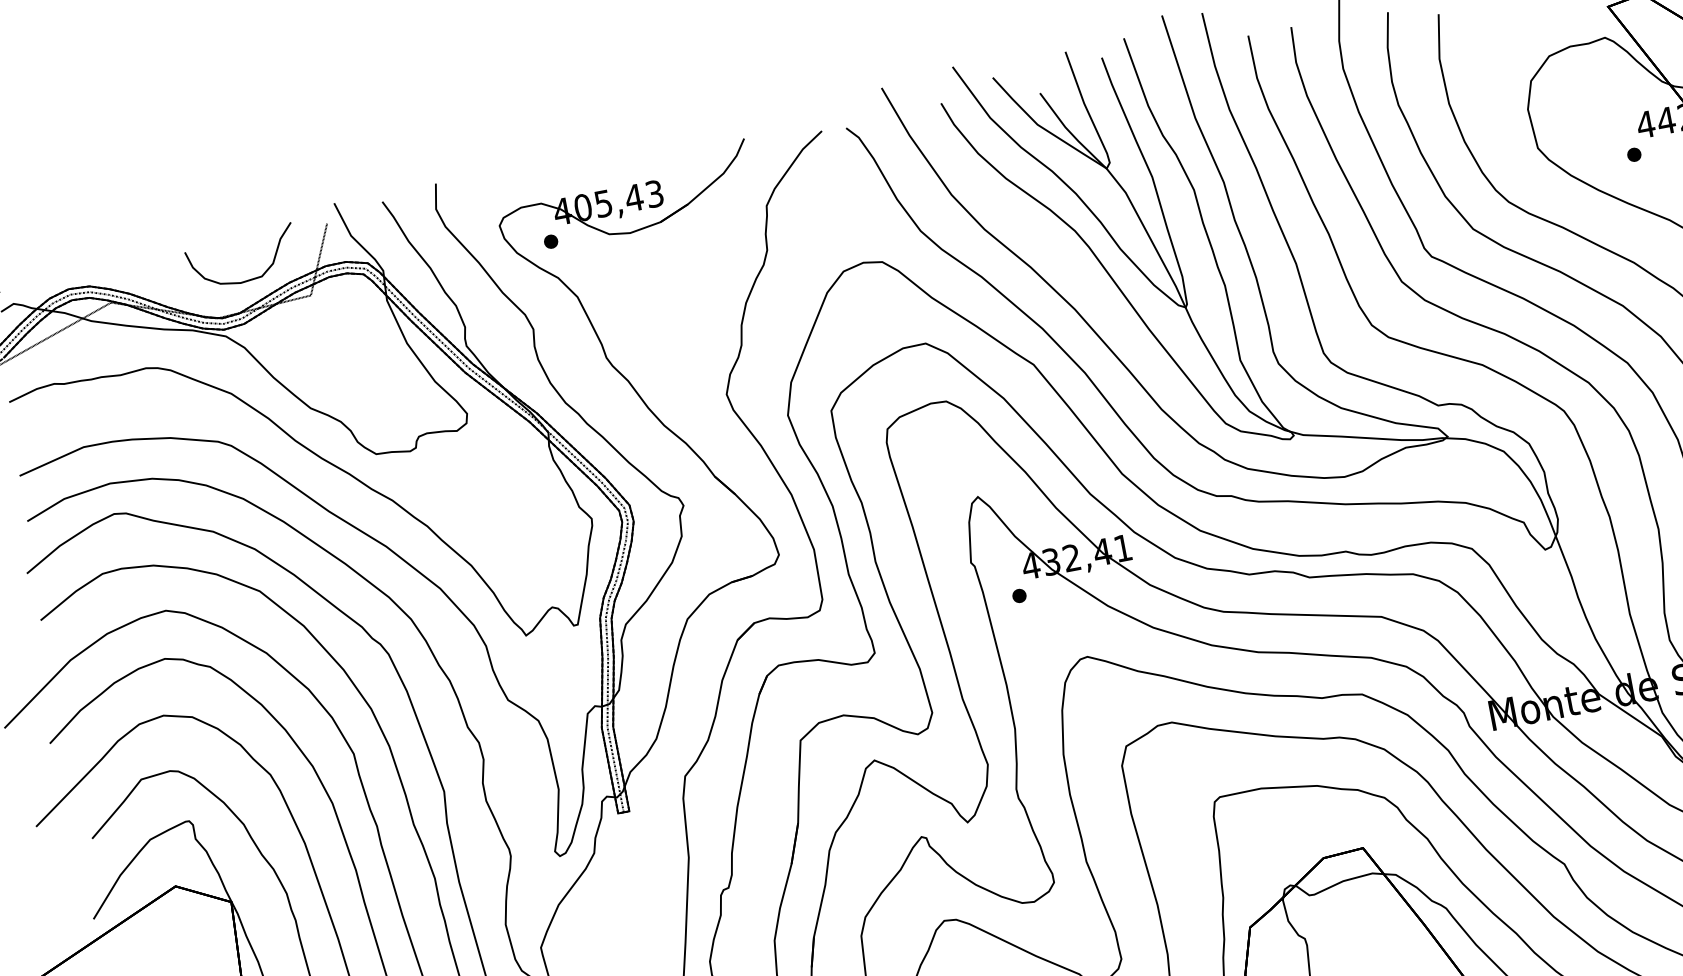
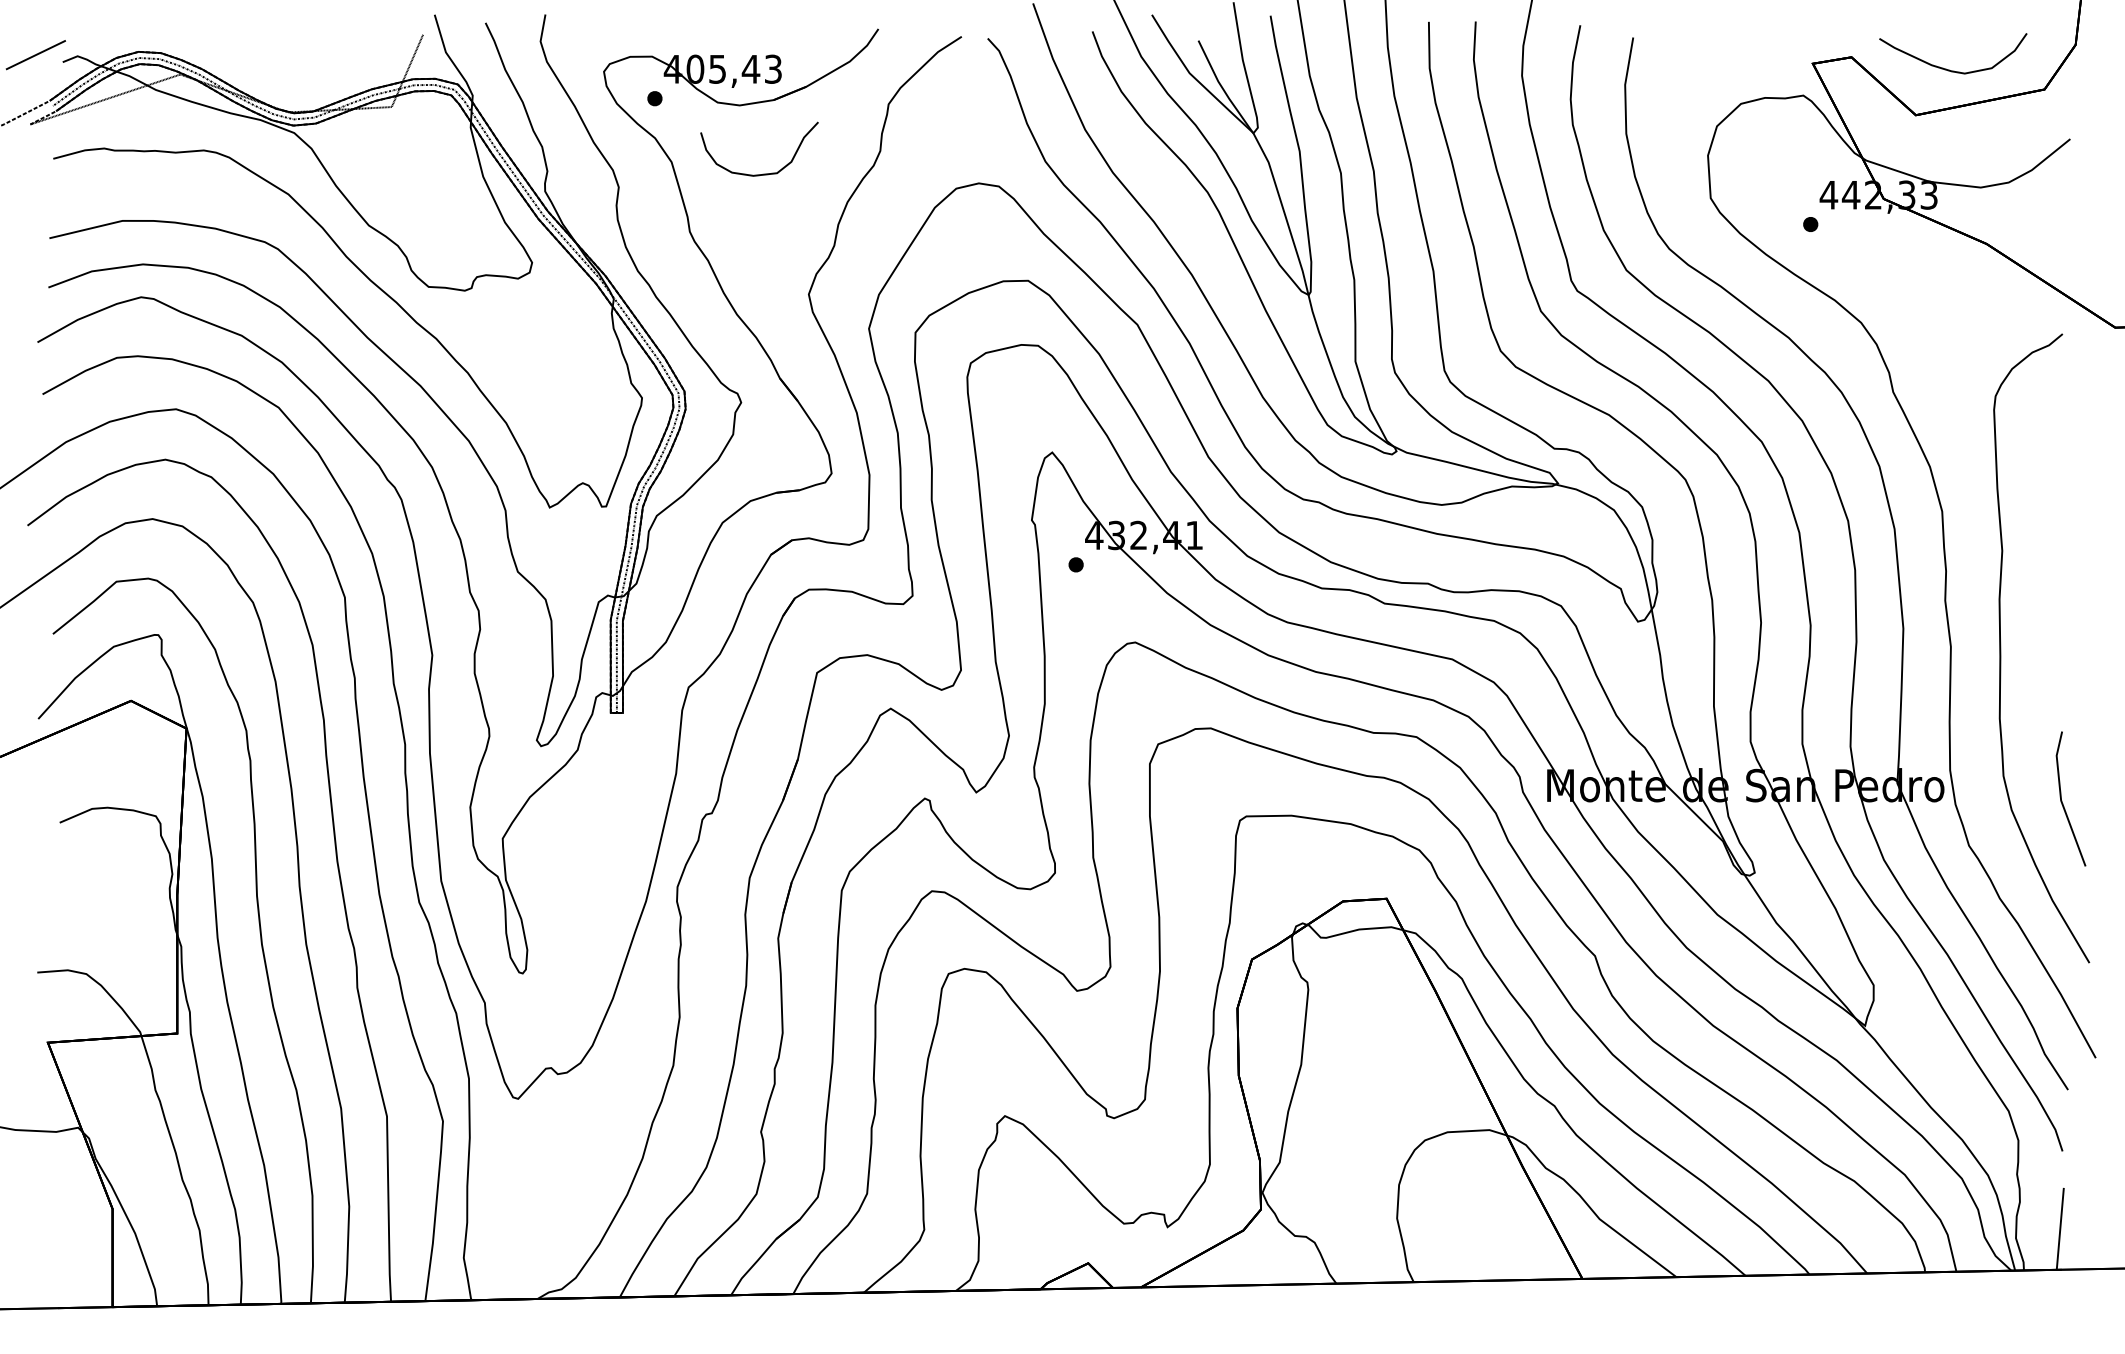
curve: (249, 279) -> (763, 173), moved

